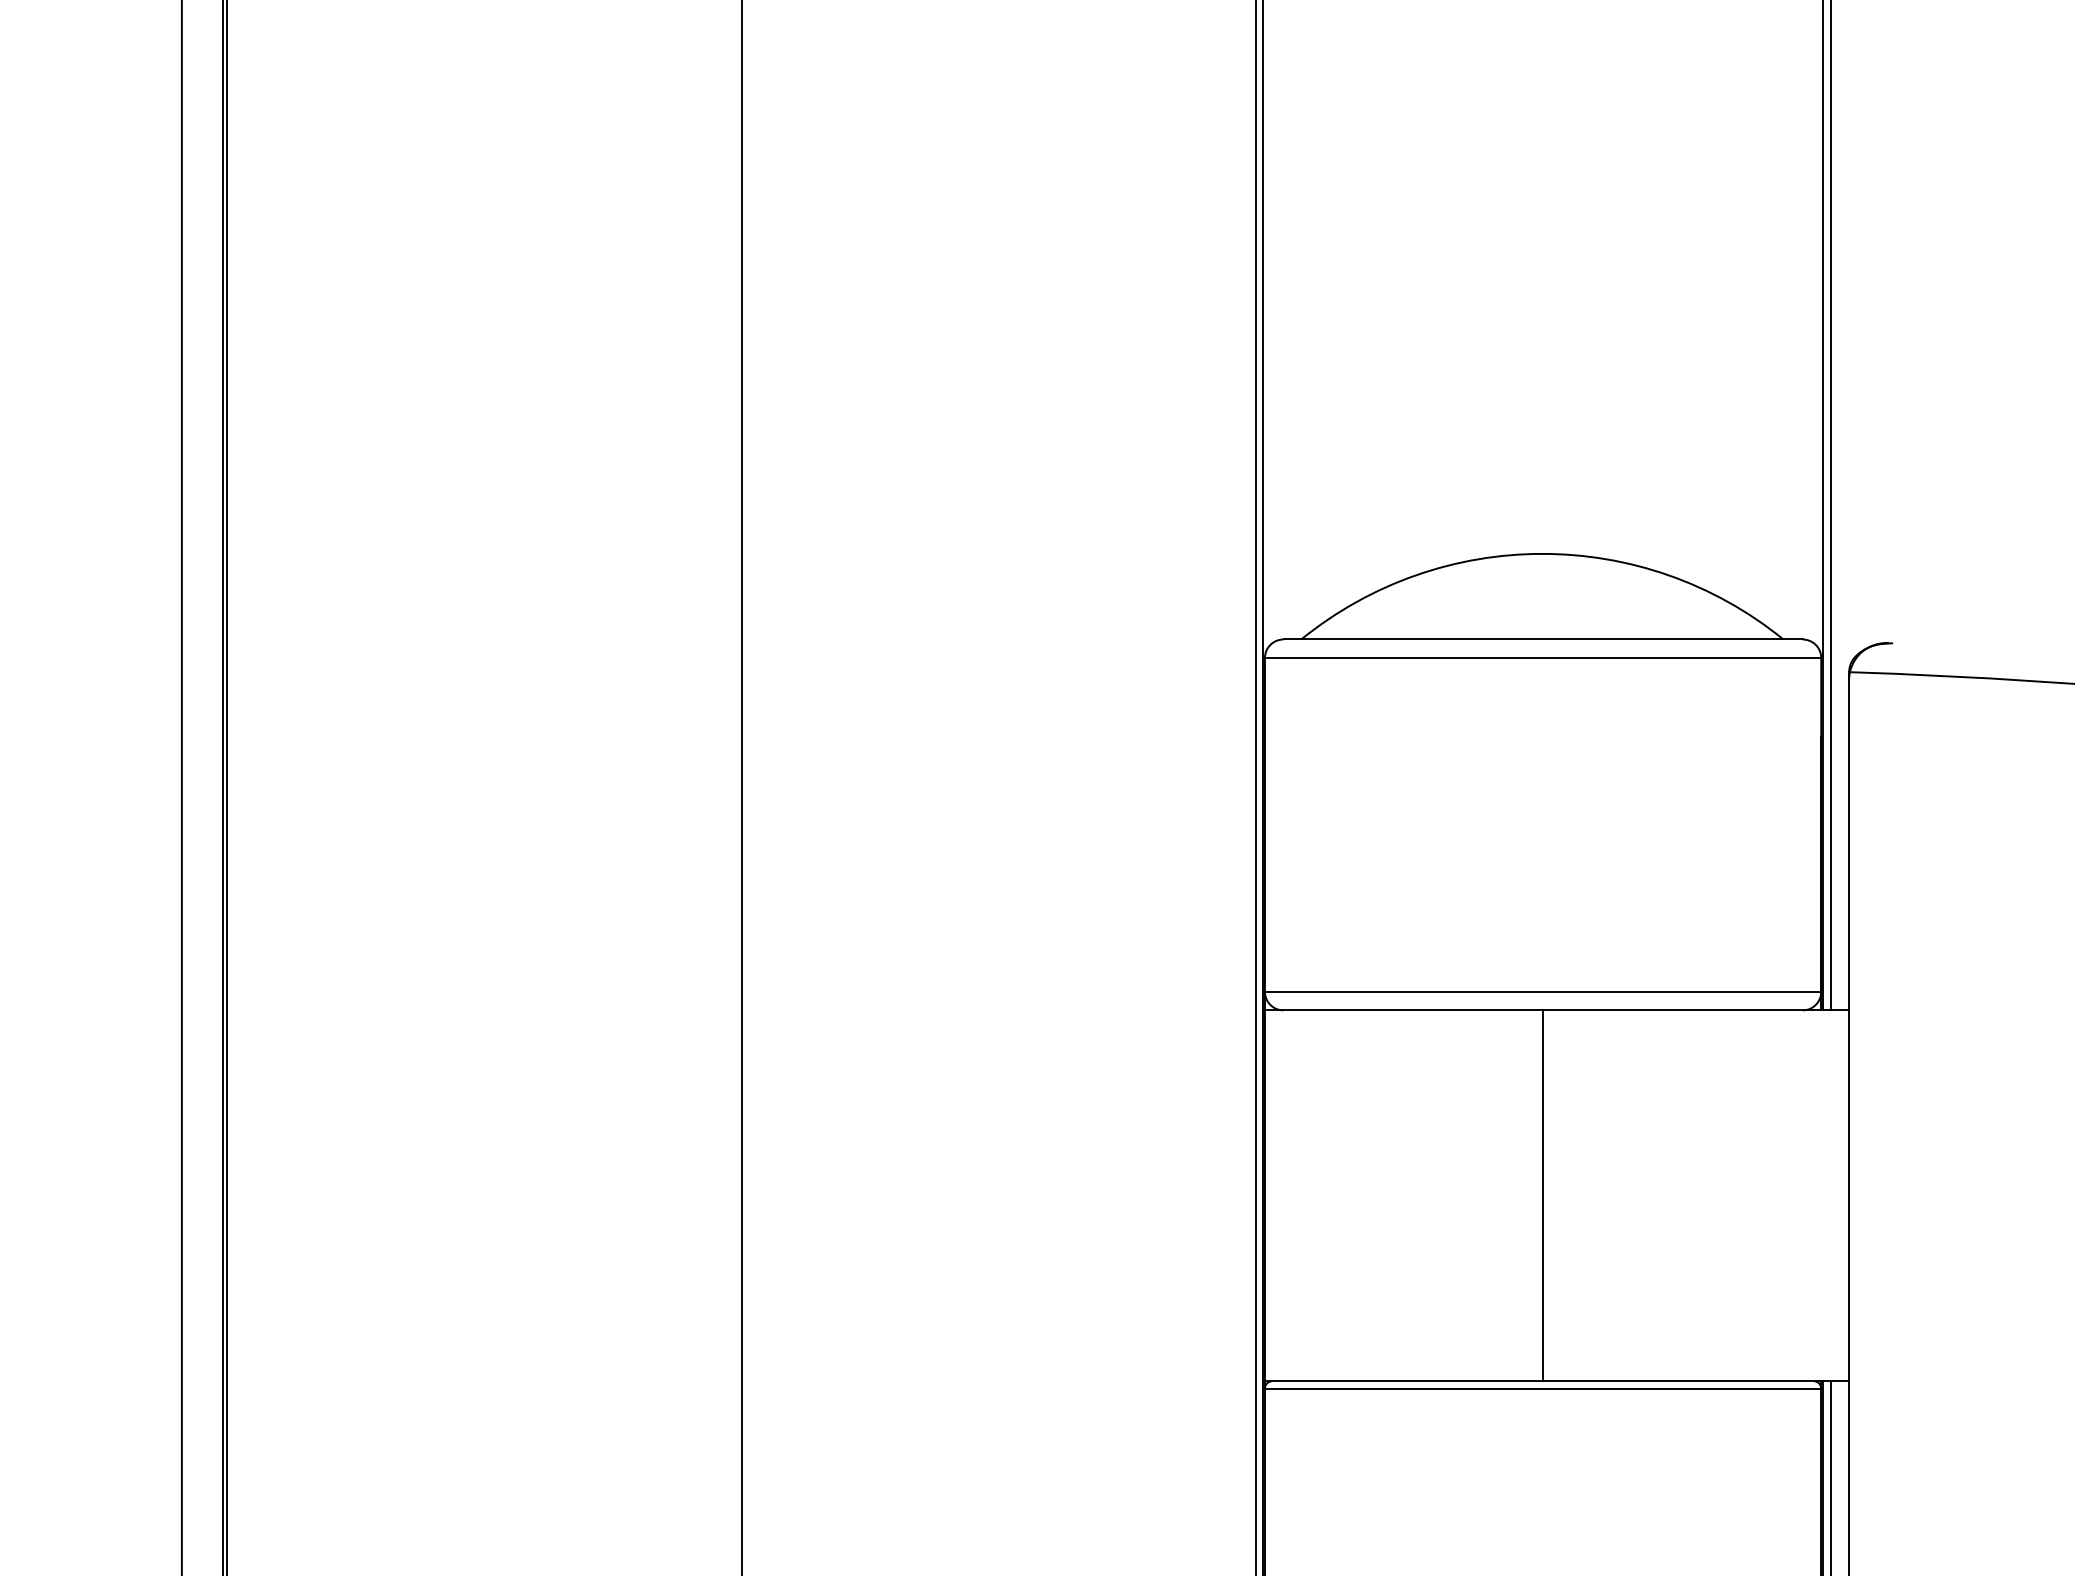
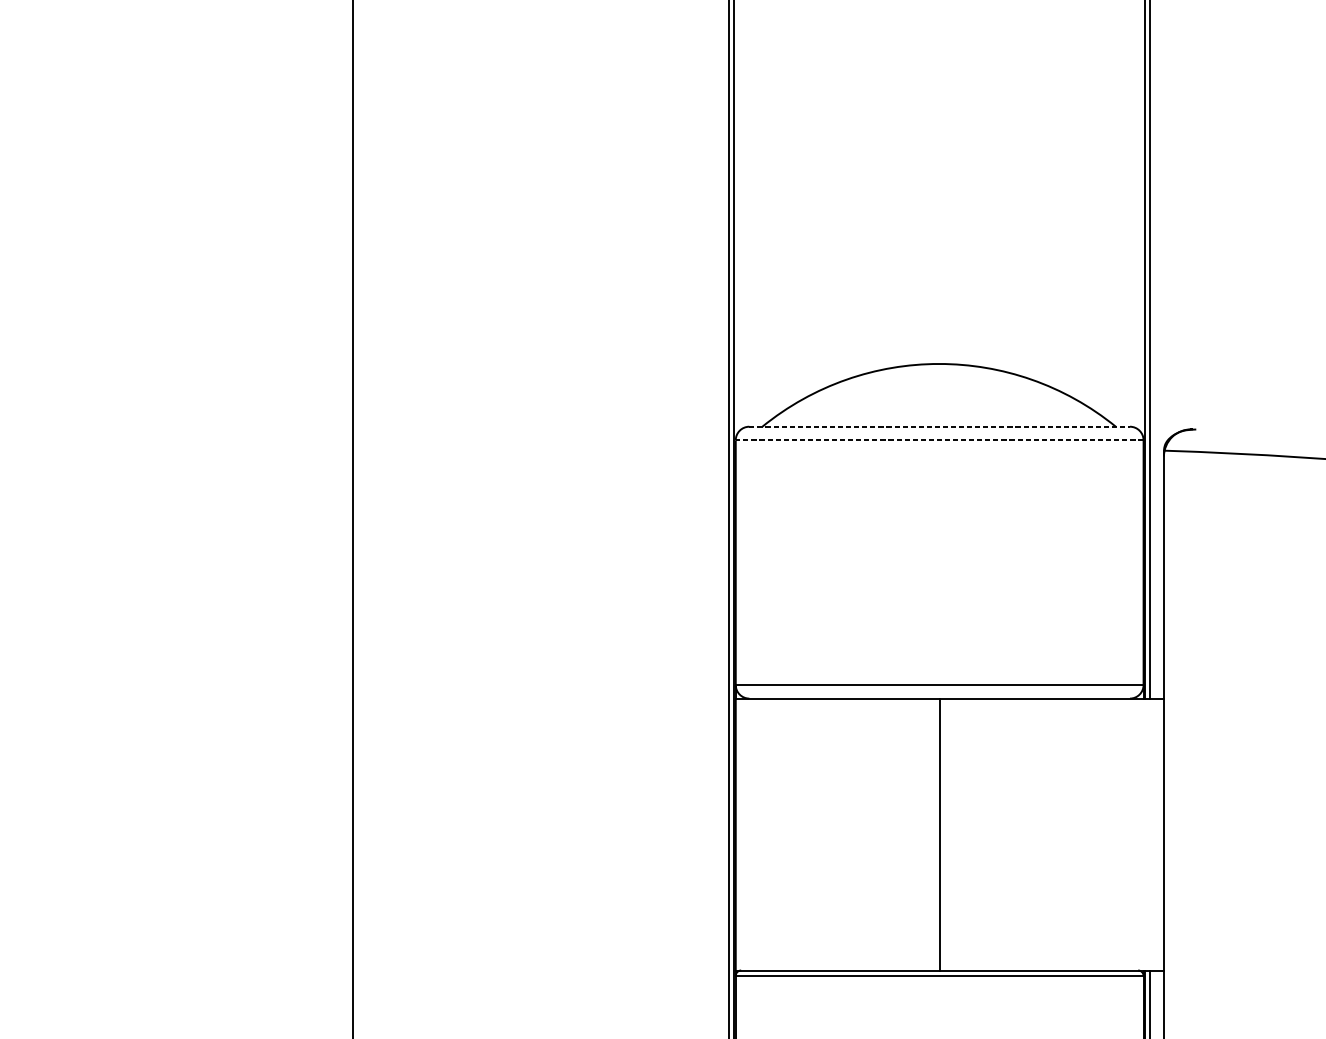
line: (1543, 639) -> (939, 426), solid -> dashed
line: (1542, 658) -> (939, 440), solid -> dashed

